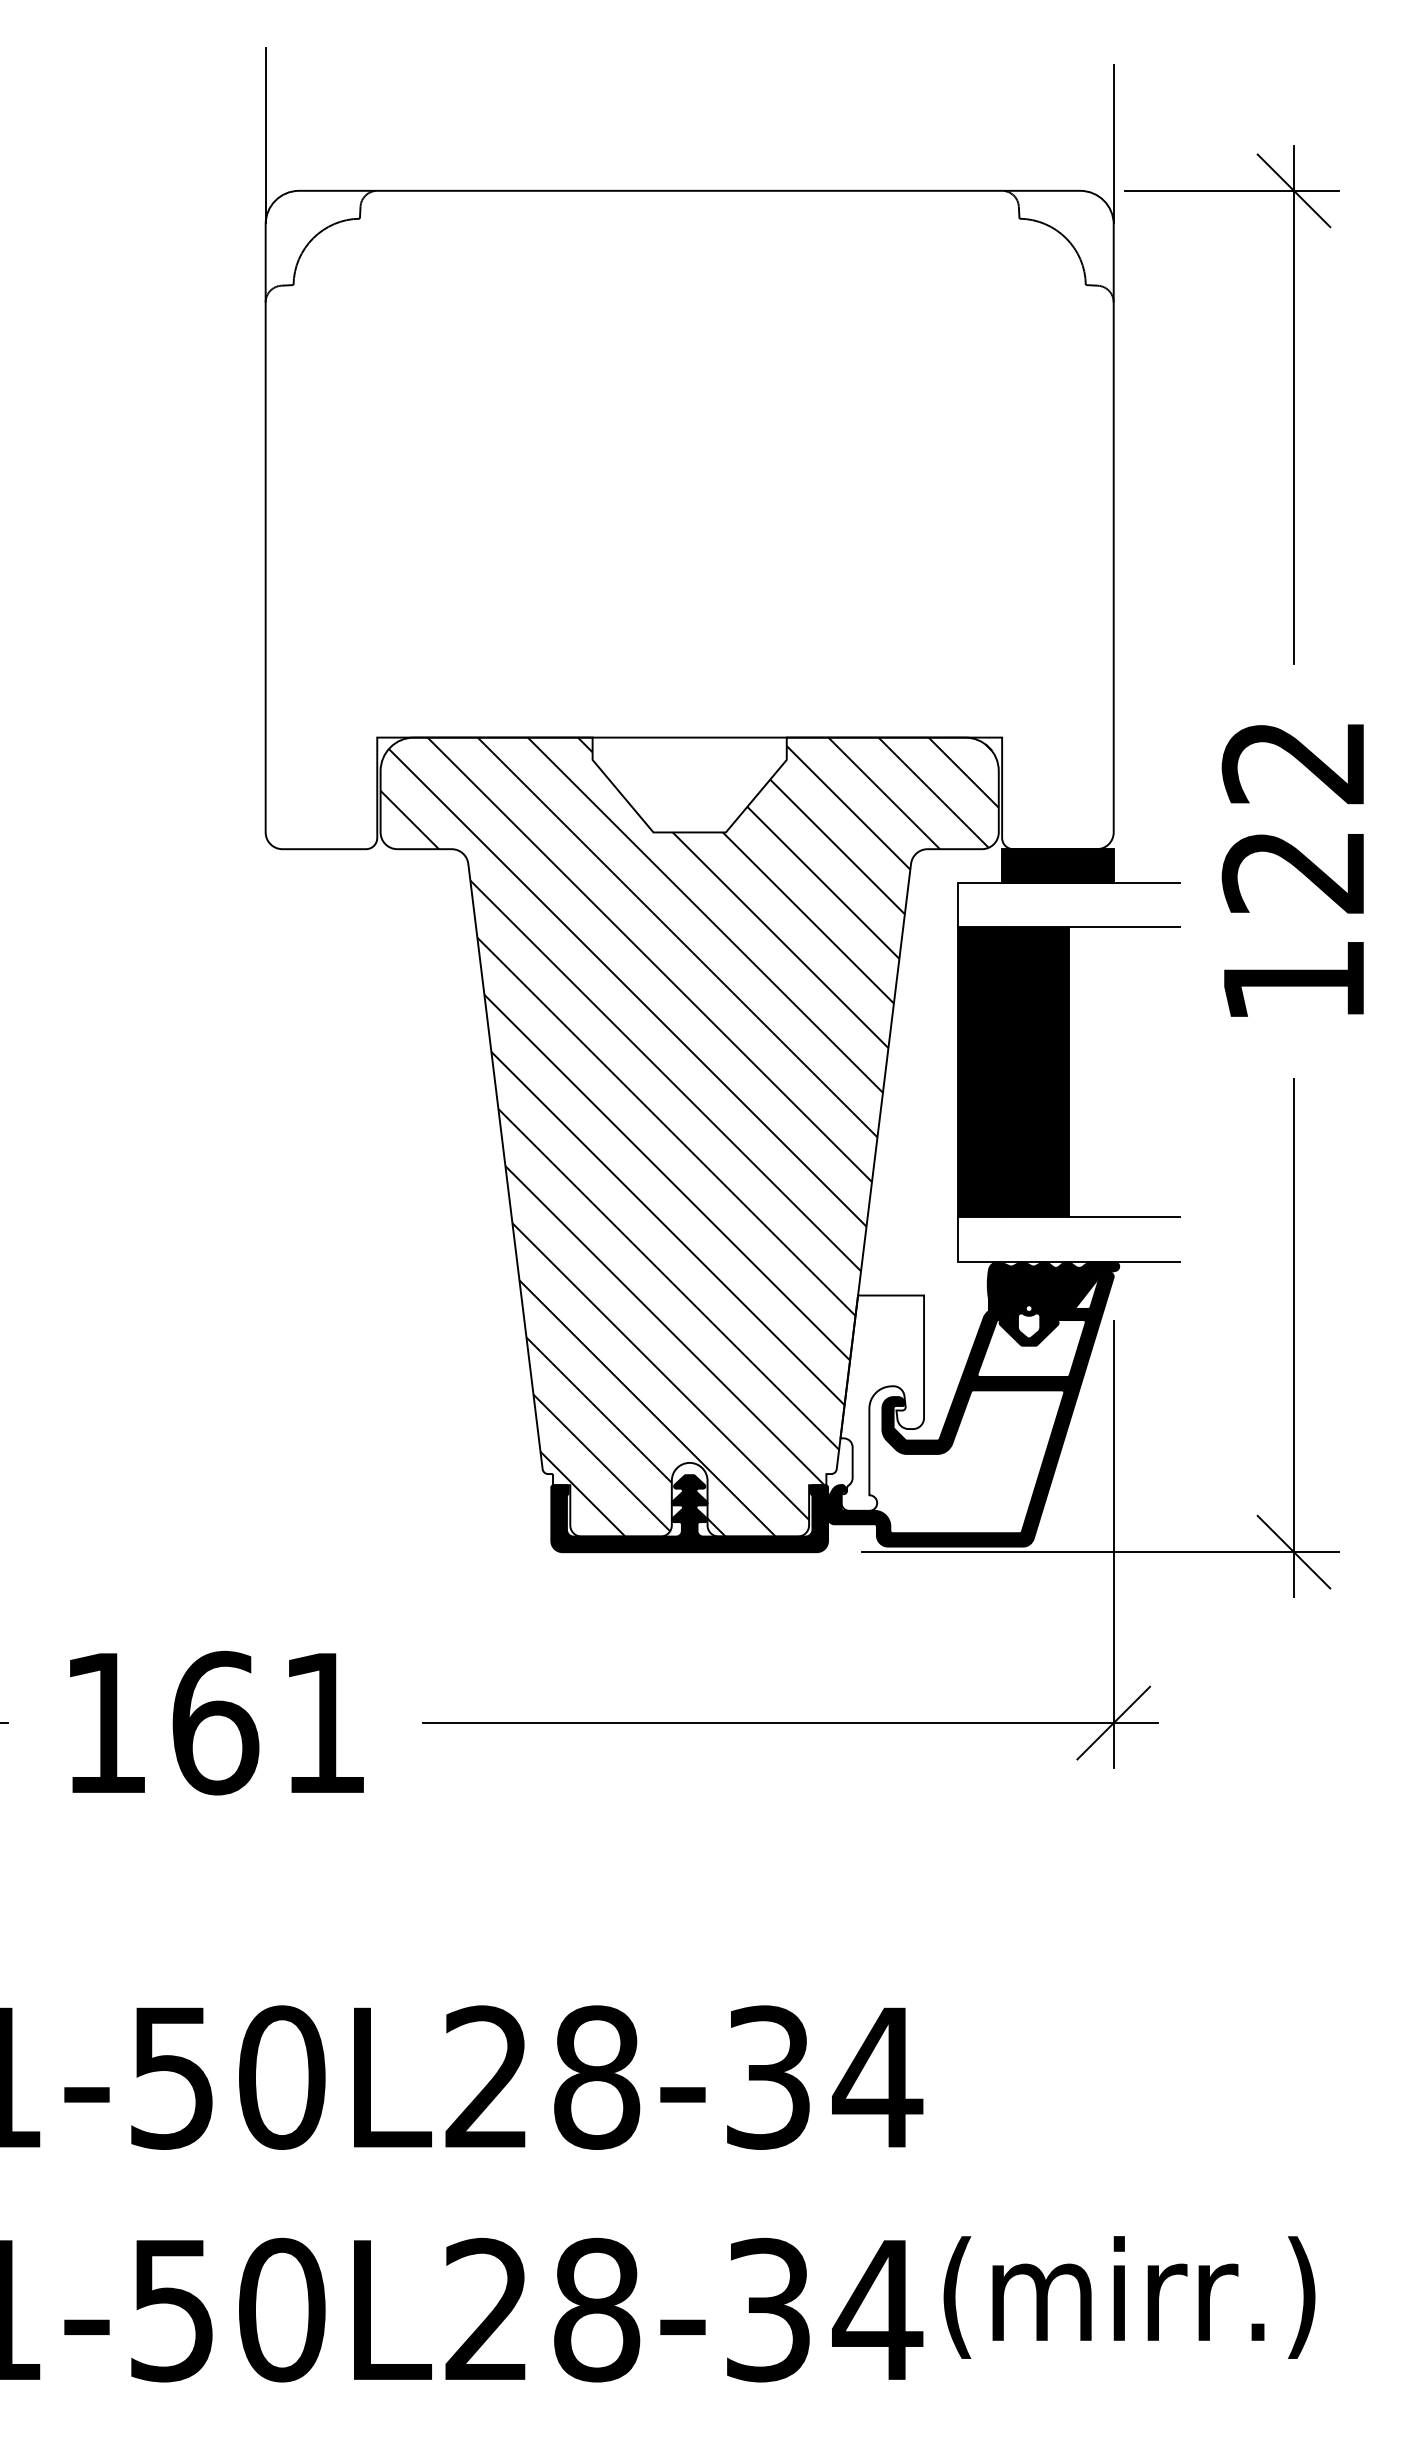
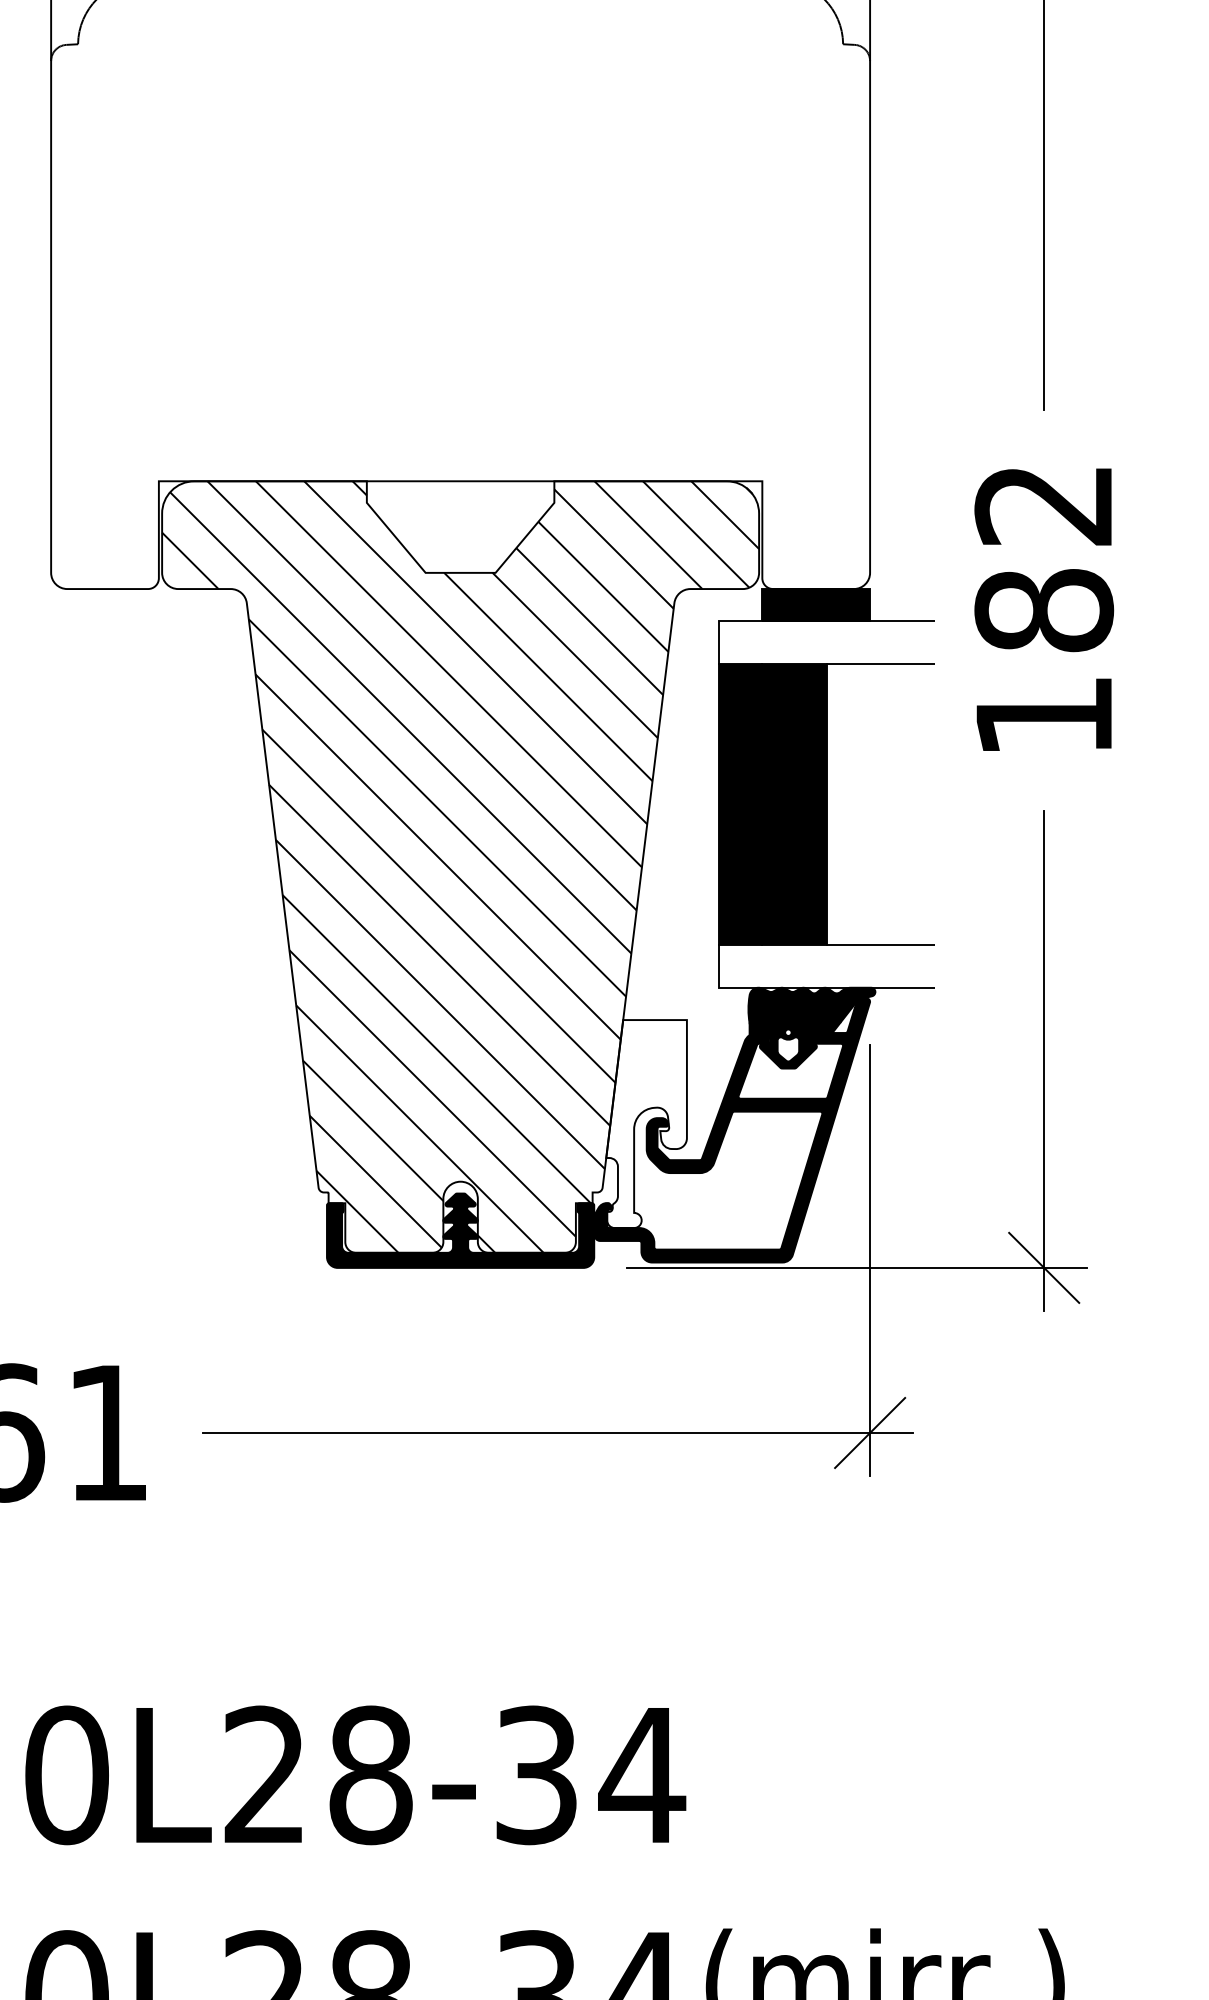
text: (1293, 871) -> (1043, 610), 122 -> 182

